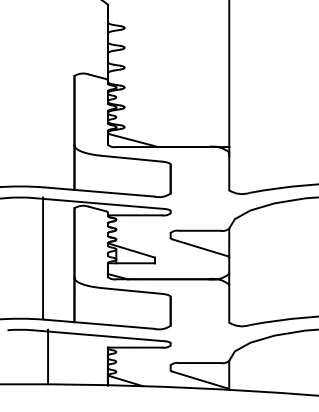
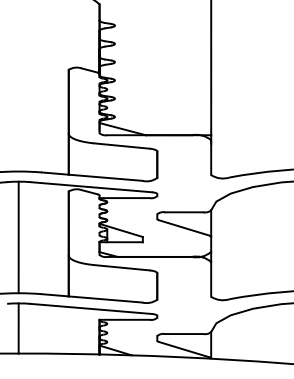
line: (43, 257) -> (19, 236), moved
line: (48, 356) -> (19, 328), moved

